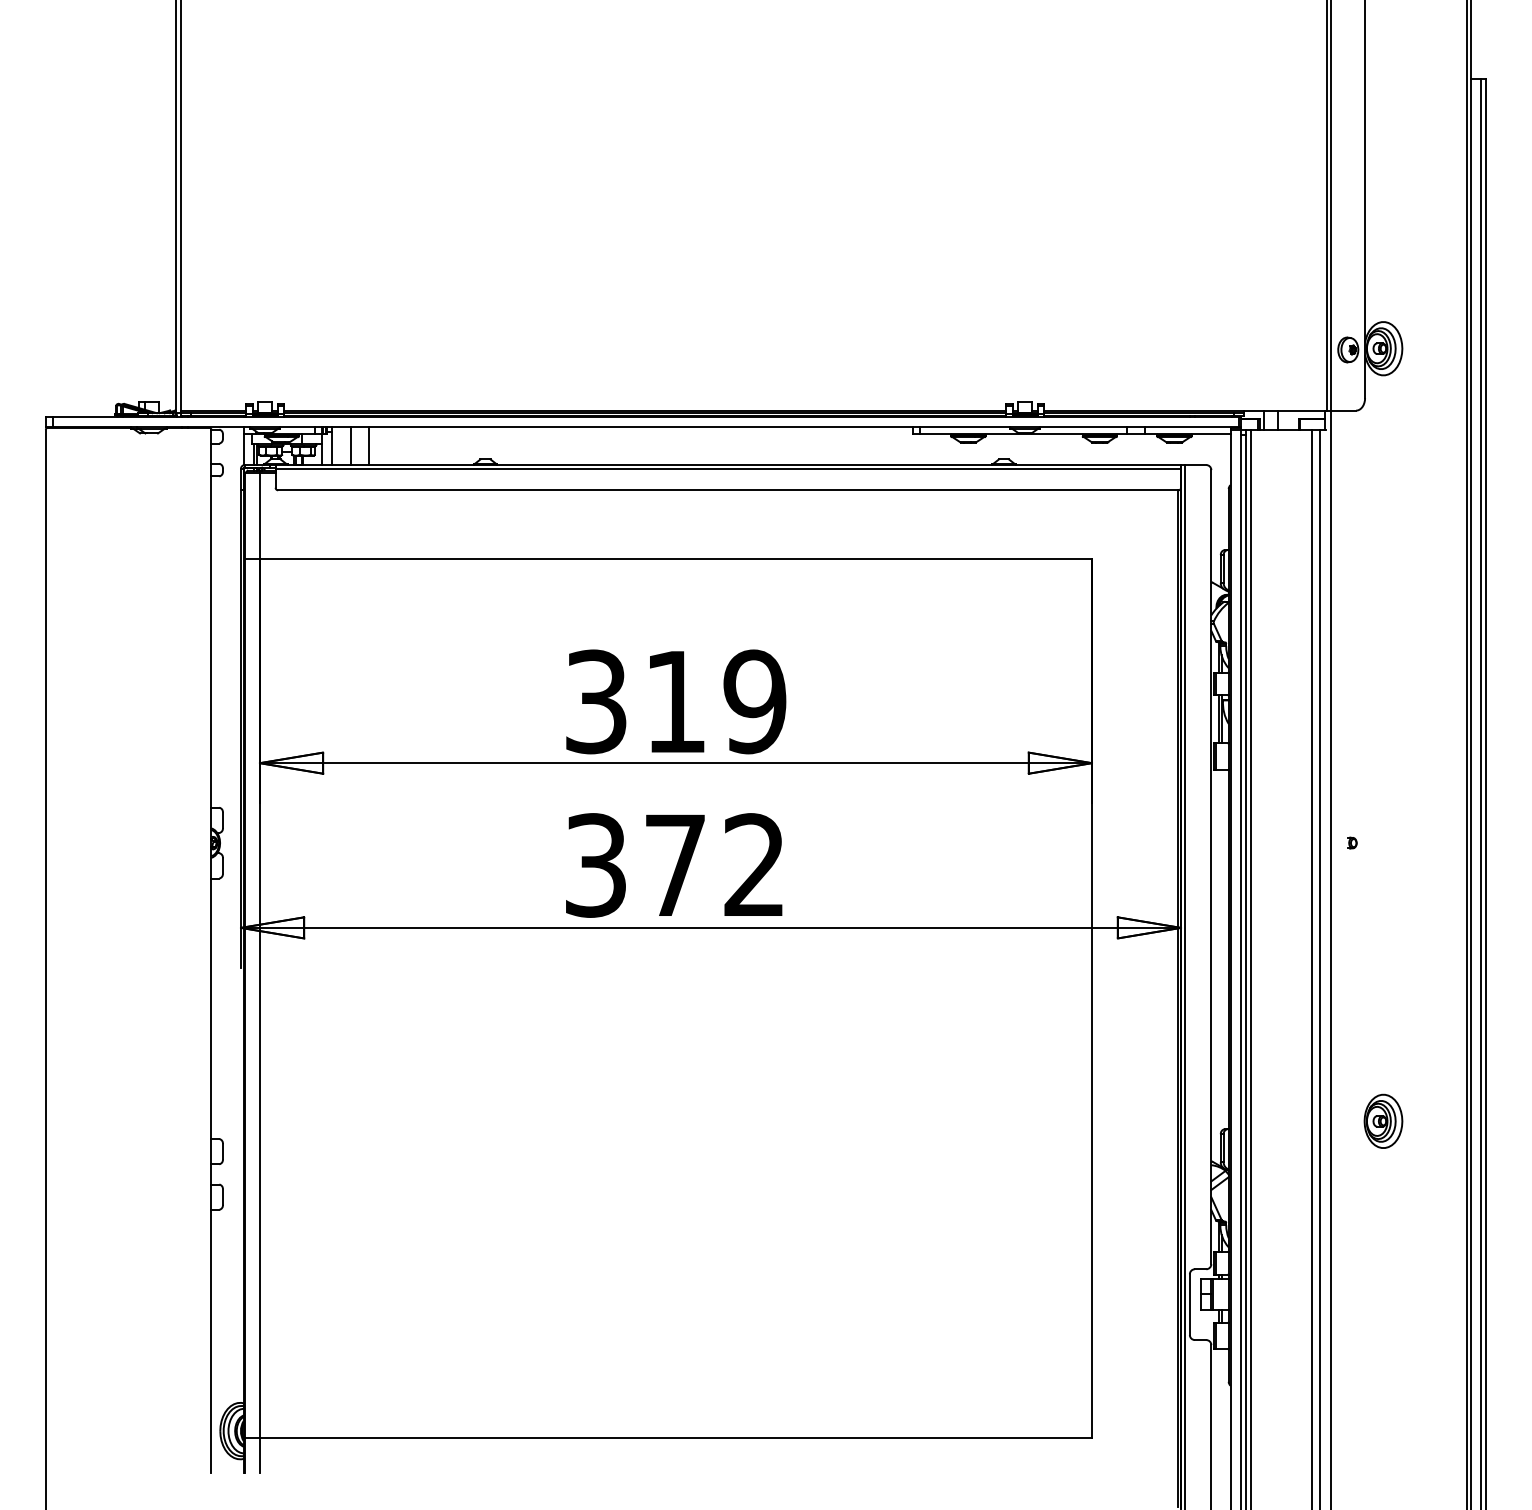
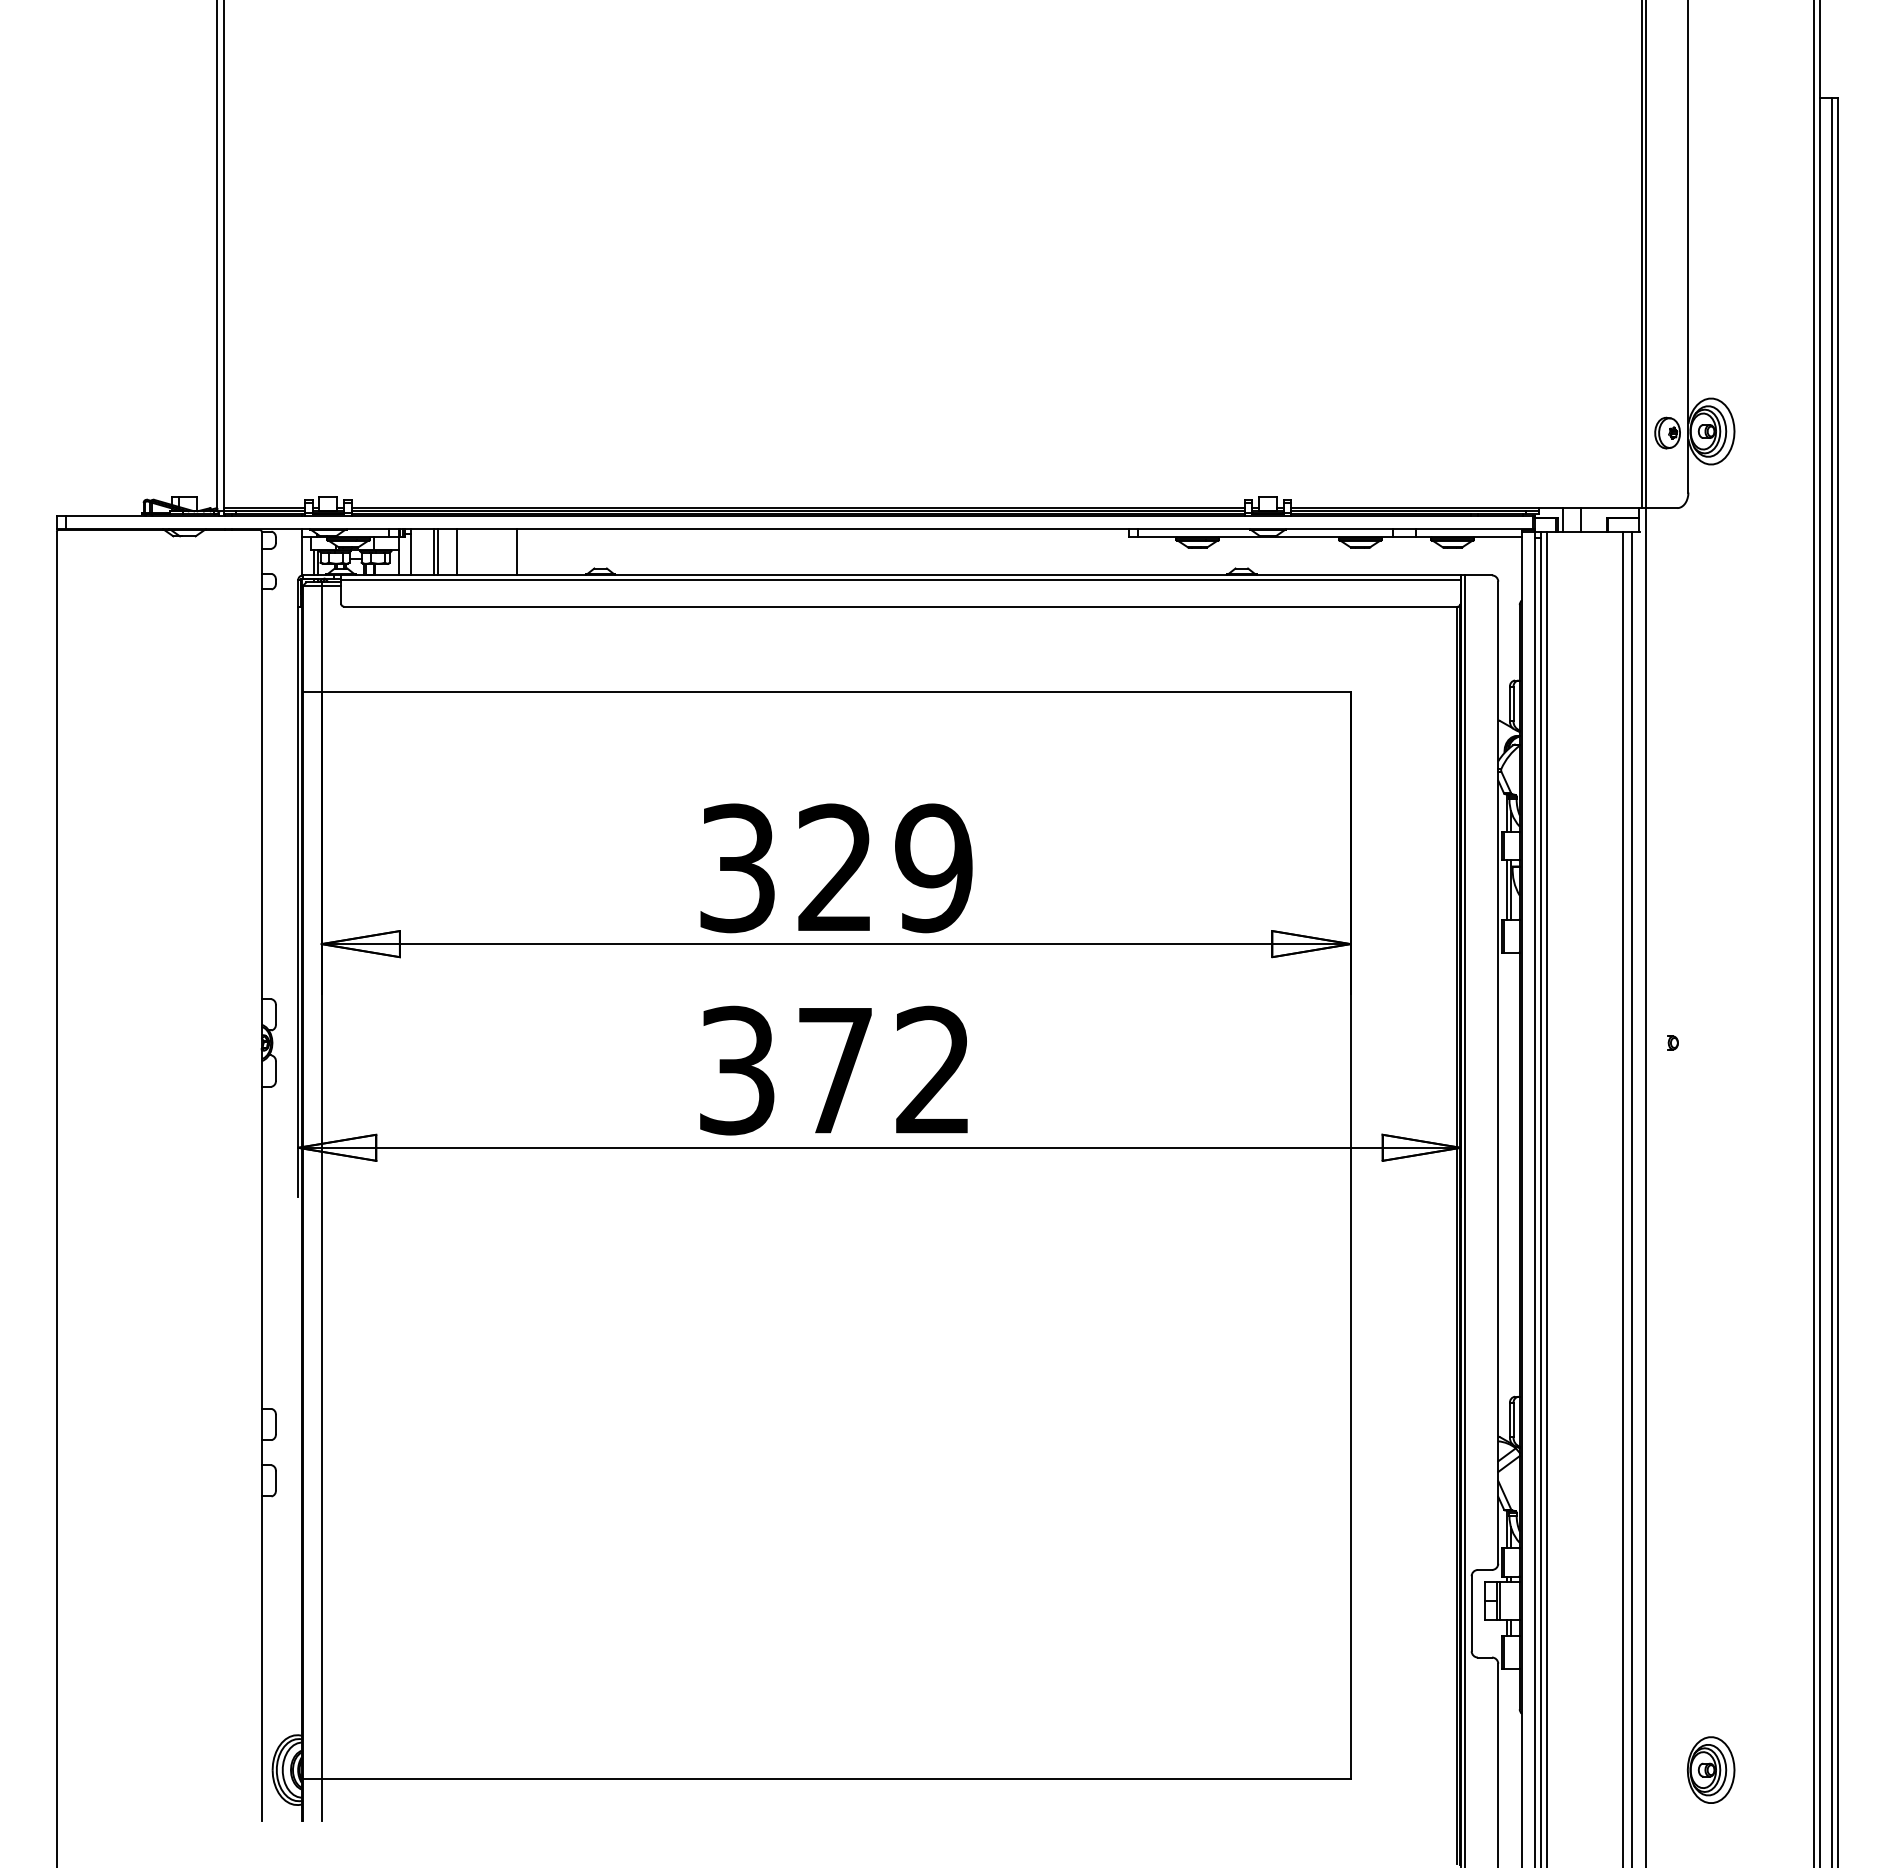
line: (354, 445) -> (438, 551), added
line: (417, 445) -> (516, 551), added
text: (674, 700) -> (834, 866), 319 -> 329
part: (1382, 1120) -> (1710, 1769), moved

